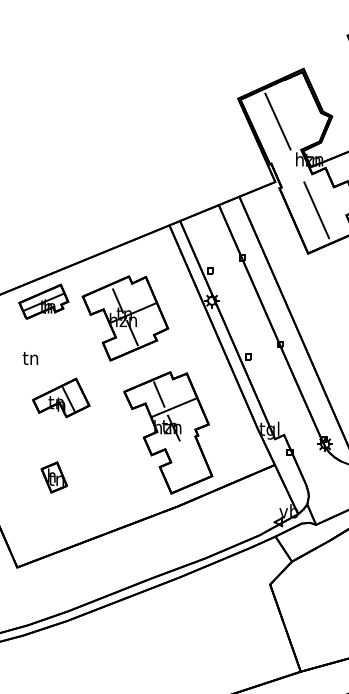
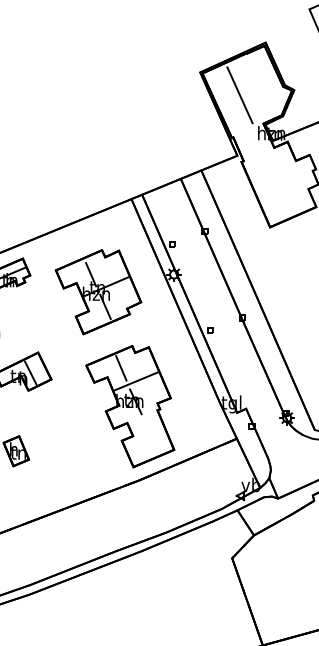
line: (316, 210) -> (278, 184), removed
part: (125, 318) -> (98, 292), moved

